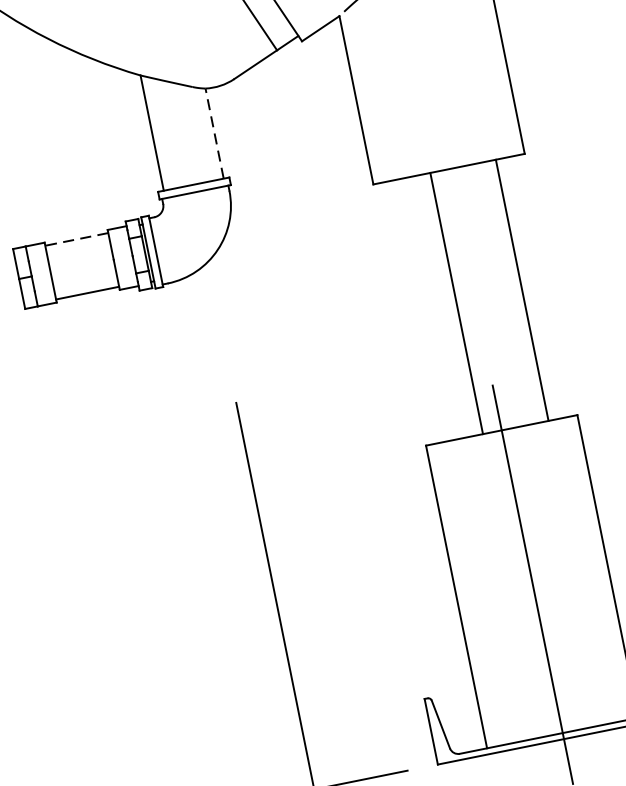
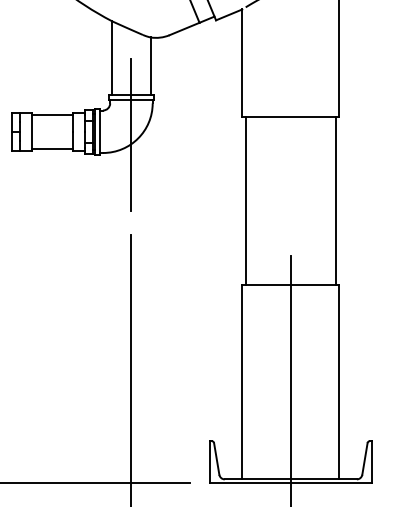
line: (214, 133) -> (150, 66), dashed -> solid
line: (76, 239) -> (52, 114), dashed -> solid
line: (206, 245) -> (131, 134), added
line: (521, 290) -> (335, 201), moved
line: (456, 303) -> (245, 201), moved

